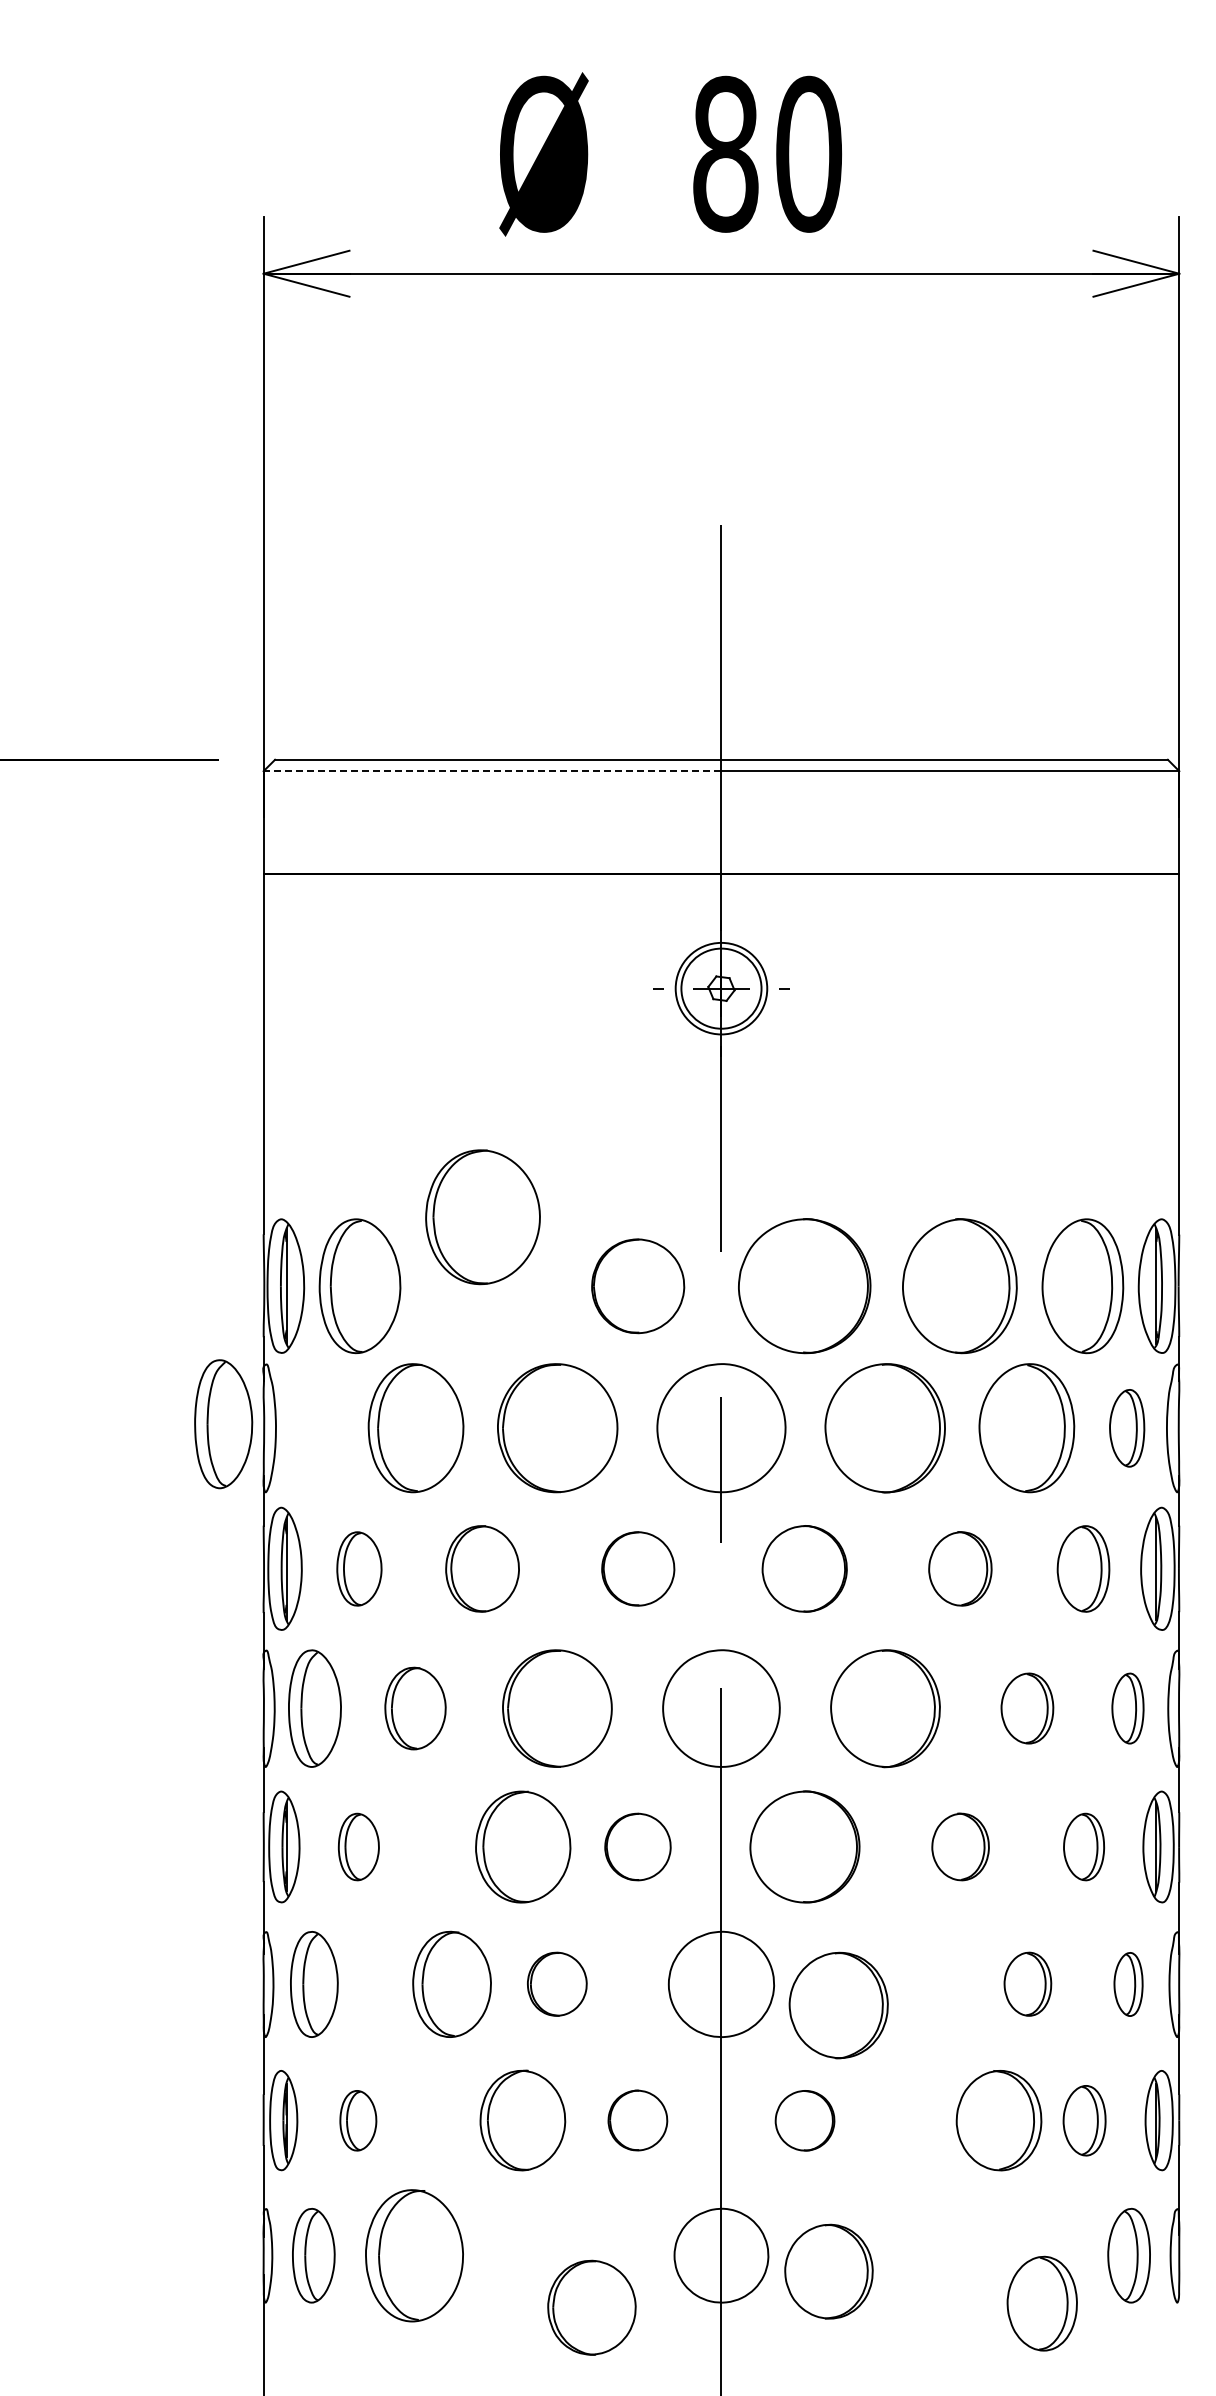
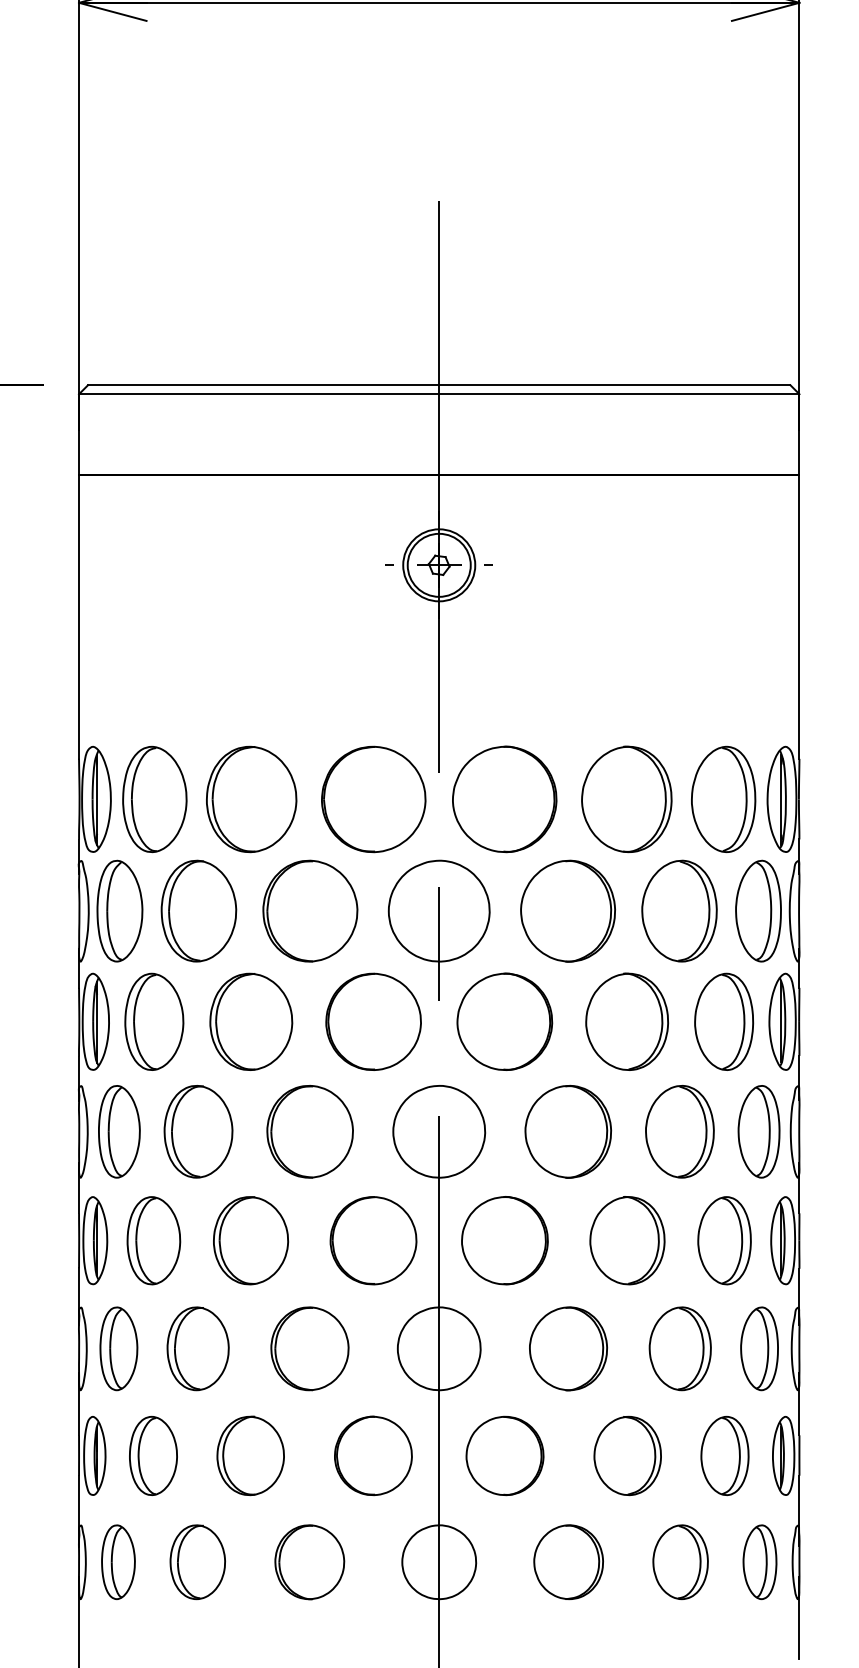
line: (492, 771) -> (259, 394), dashed -> solid
part: (482, 1217) -> (251, 799), moved
part: (637, 1286) -> (373, 799), size x1.43
part: (223, 1424) -> (119, 911), moved
part: (1126, 1428) -> (757, 911), size x1.67
part: (359, 1568) -> (154, 1021), size x1.67
part: (482, 1568) -> (251, 1021), size x1.43
part: (638, 1568) -> (373, 1021), size x1.67
part: (804, 1568) -> (504, 1021), size x1.43
part: (960, 1568) -> (627, 1021), size x1.67
part: (1083, 1568) -> (724, 1021), size x1.43
part: (415, 1708) -> (198, 1131), size x1.43
part: (1027, 1708) -> (680, 1131), size x1.67
part: (1127, 1708) -> (758, 1131), size x1.67
part: (358, 1846) -> (153, 1240), size x1.67
part: (523, 1846) -> (251, 1240), moved
part: (637, 1846) -> (373, 1240), size x1.67
part: (960, 1846) -> (627, 1240), size x1.67
part: (1083, 1846) -> (724, 1240), size x1.67
part: (451, 1983) -> (197, 1348), moved
part: (557, 1983) -> (310, 1348), size x1.67
part: (1027, 1983) -> (680, 1348), size x1.67
part: (1128, 1984) -> (759, 1348), size x1.67
part: (838, 2005) -> (568, 1348), moved
part: (358, 2120) -> (153, 1455), size x1.67
part: (522, 2120) -> (250, 1455), moved
part: (637, 2120) -> (373, 1455), size x1.67
part: (804, 2120) -> (504, 1455), size x1.67
part: (998, 2120) -> (627, 1455), moved
part: (1084, 2120) -> (724, 1455), size x1.43
part: (414, 2255) -> (197, 1562), size x0.71
part: (828, 2271) -> (568, 1562), moved
part: (1041, 2303) -> (680, 1562), moved
part: (591, 2307) -> (309, 1562), moved
line: (1179, 2326) -> (799, 1617), added

